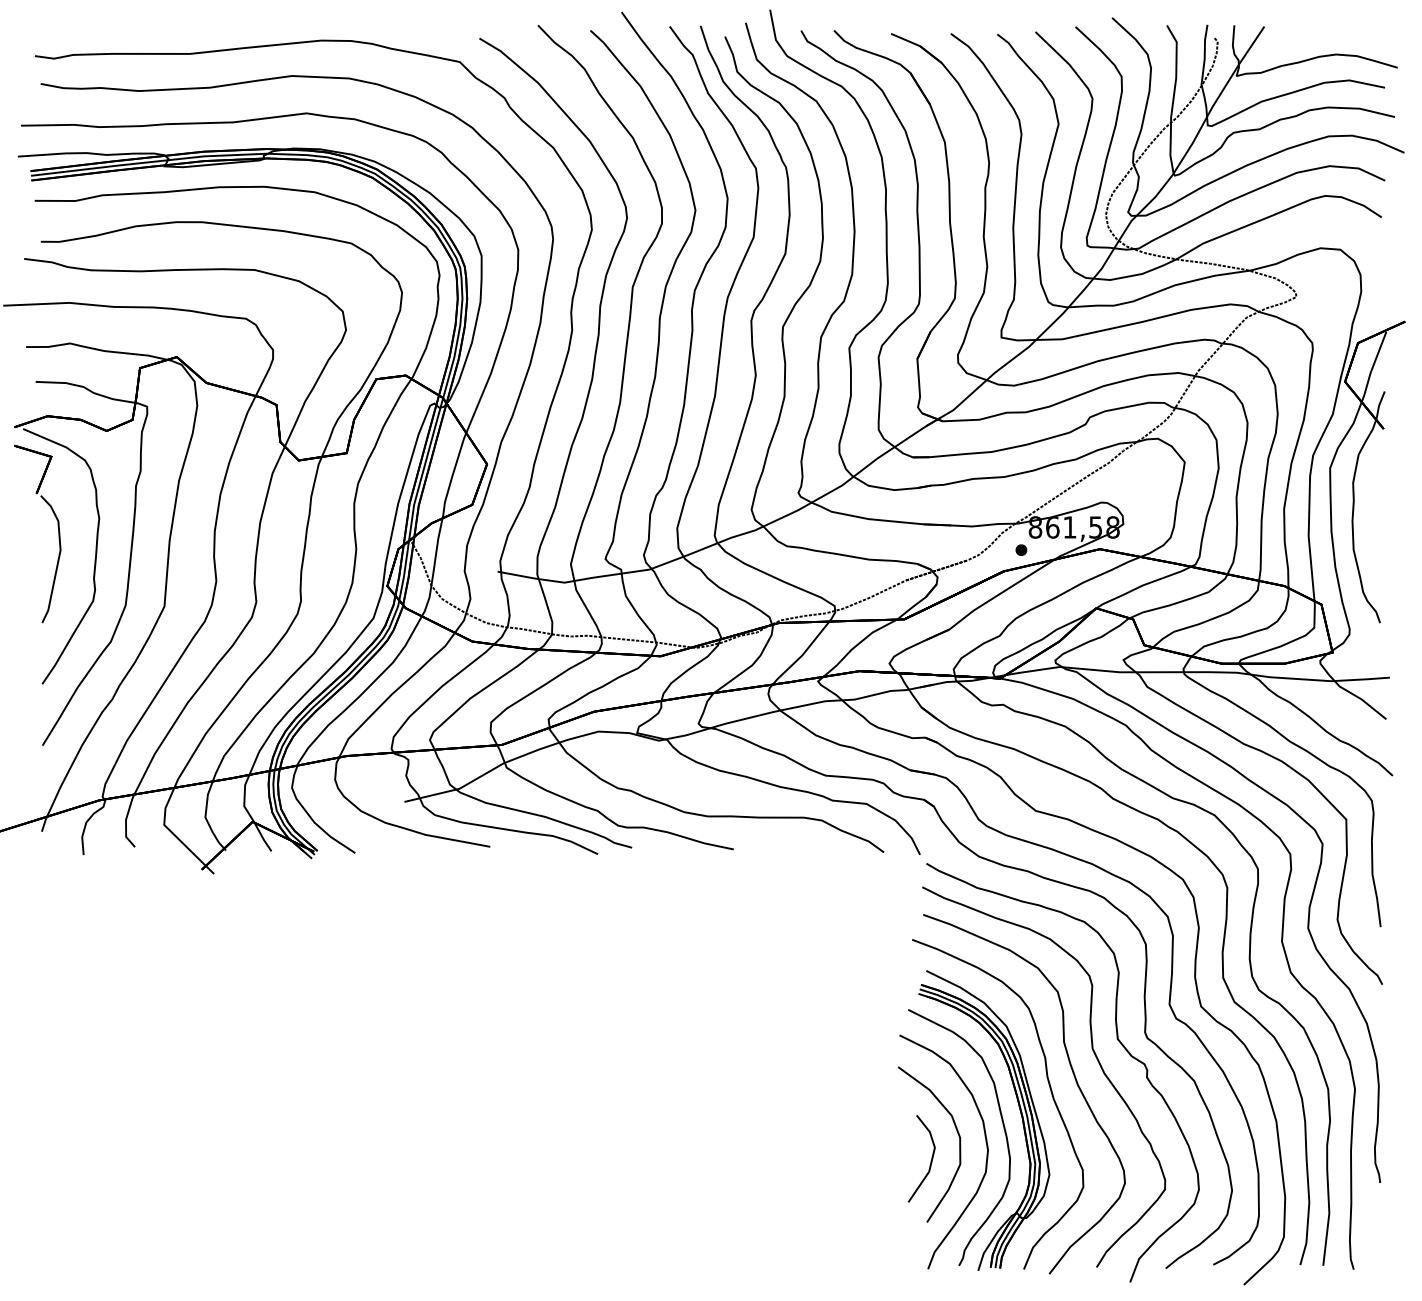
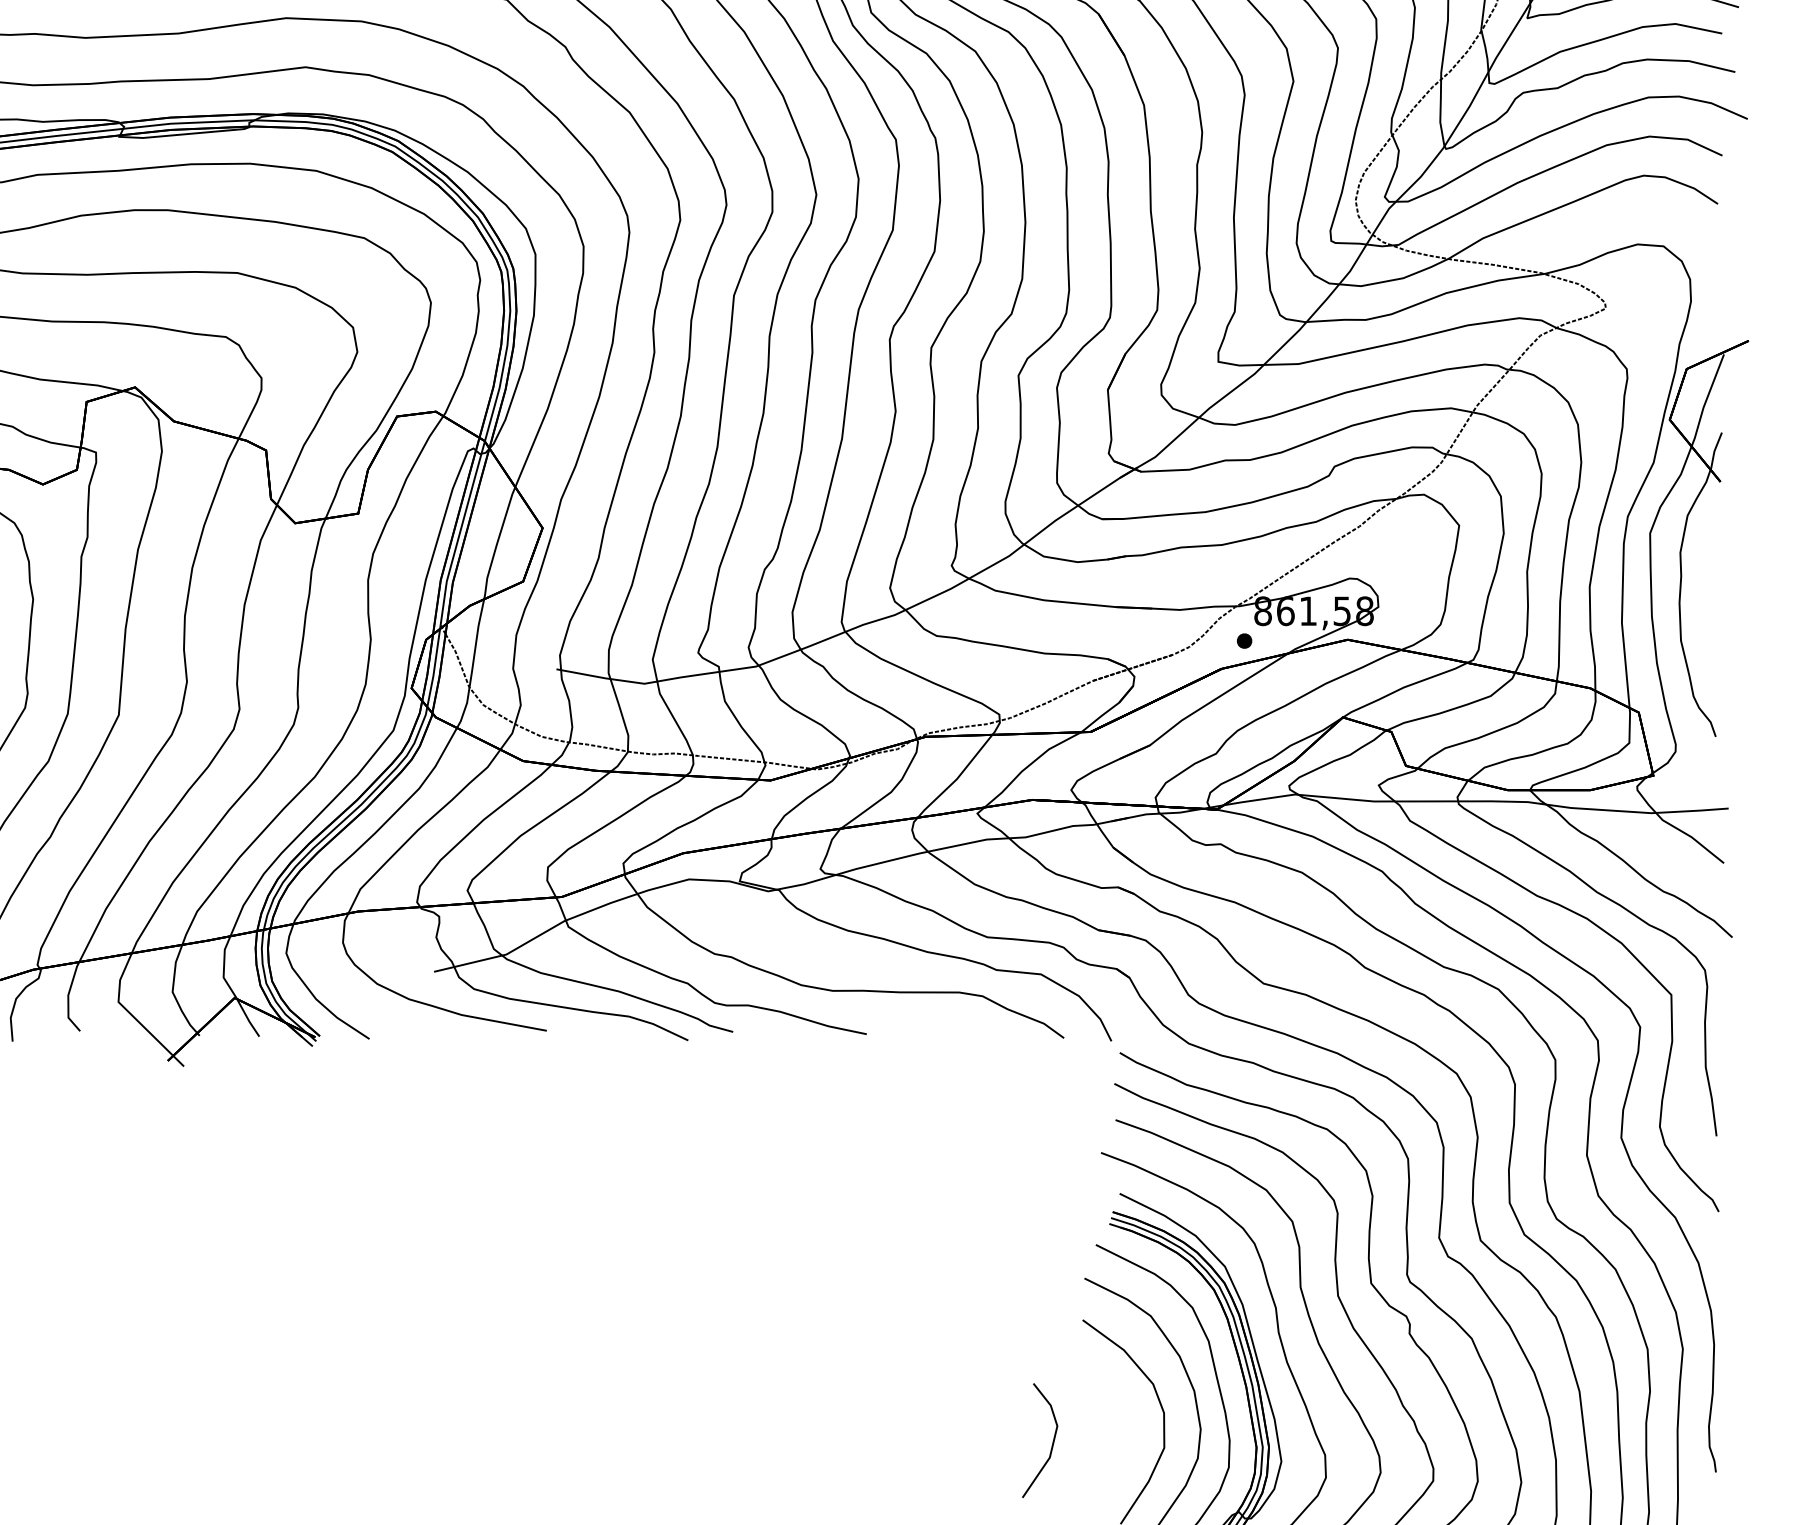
part: (930, 1161) -> (1051, 1444), moved

